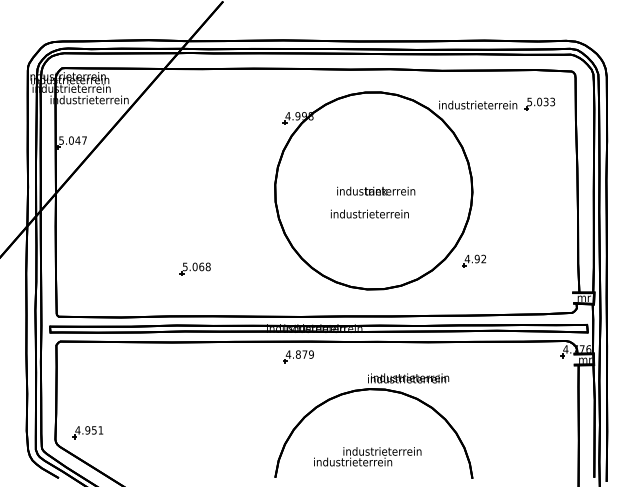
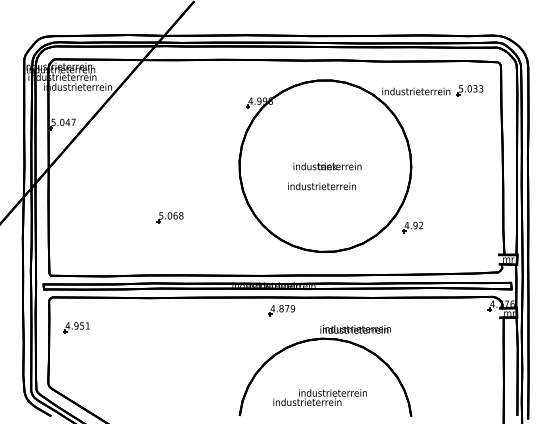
part: (194, 268) -> (169, 217), moved
part: (298, 356) -> (281, 310), moved
part: (87, 432) -> (76, 327), moved

